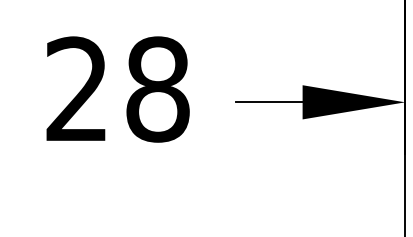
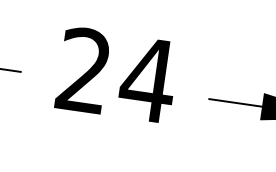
text: (157, 89) -> (148, 79), 28 -> 24

